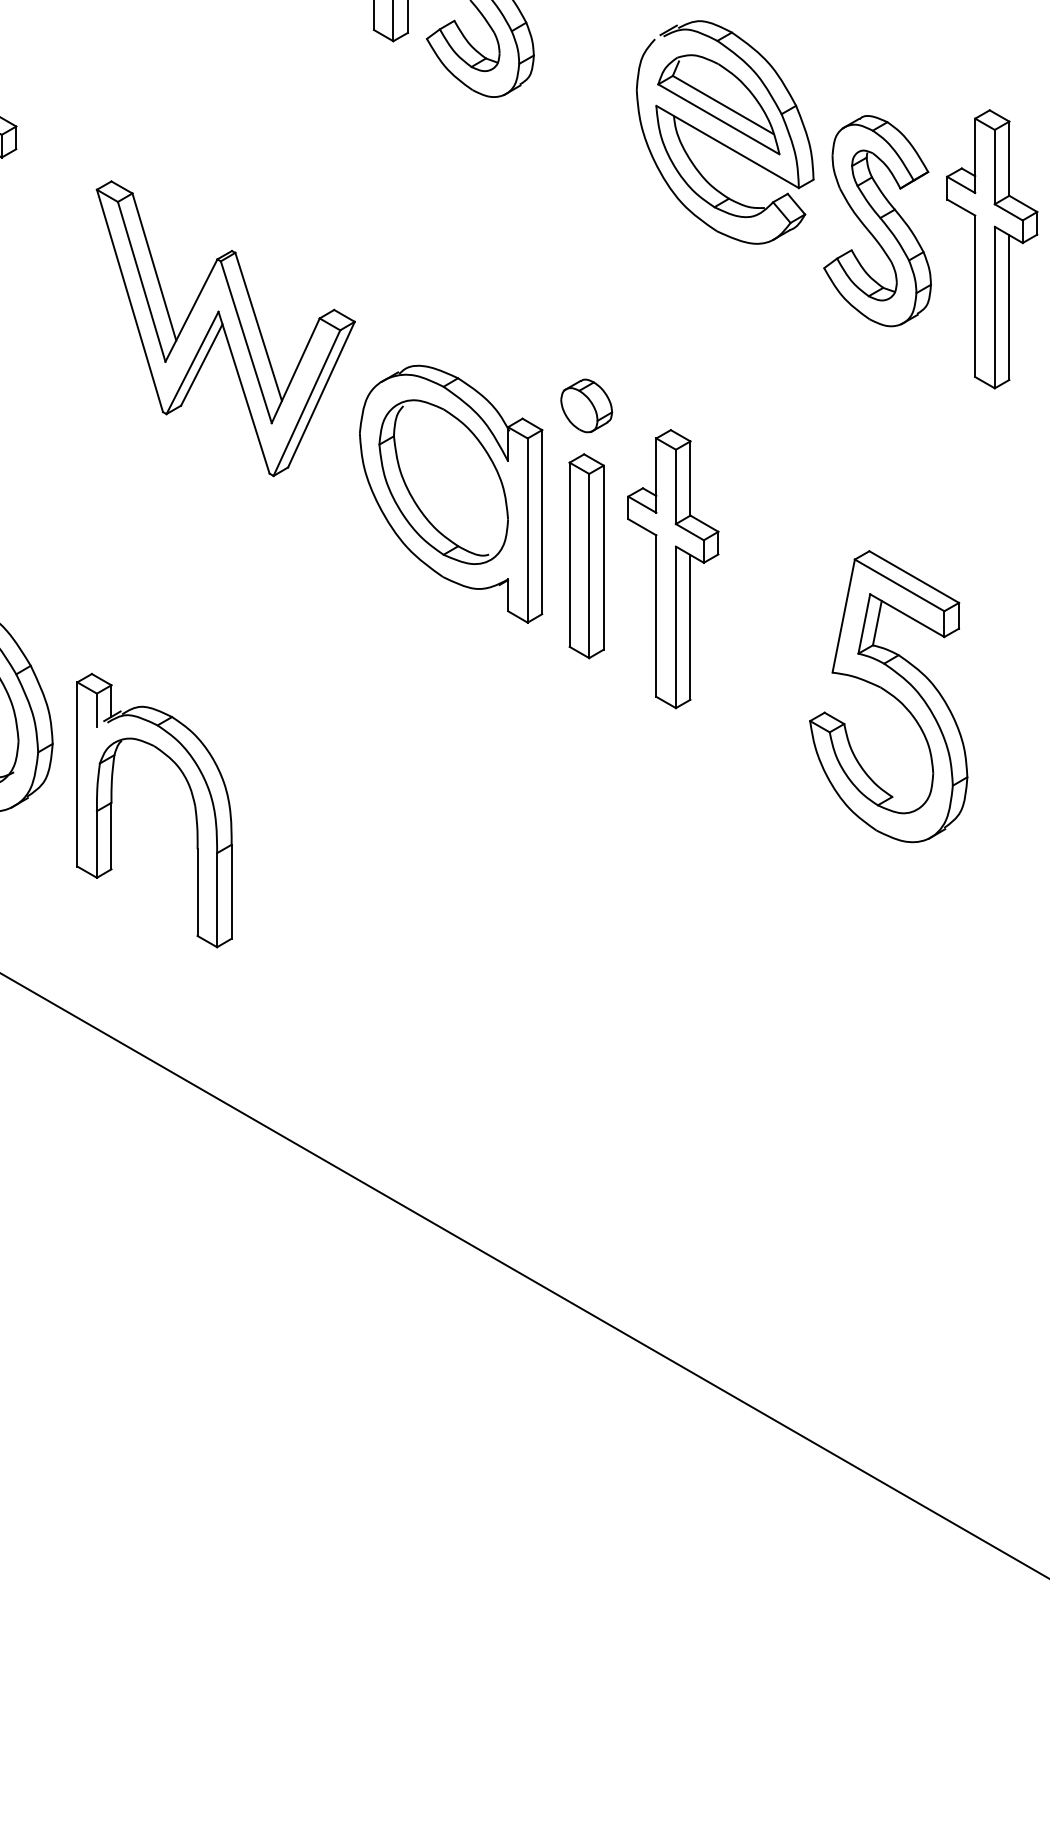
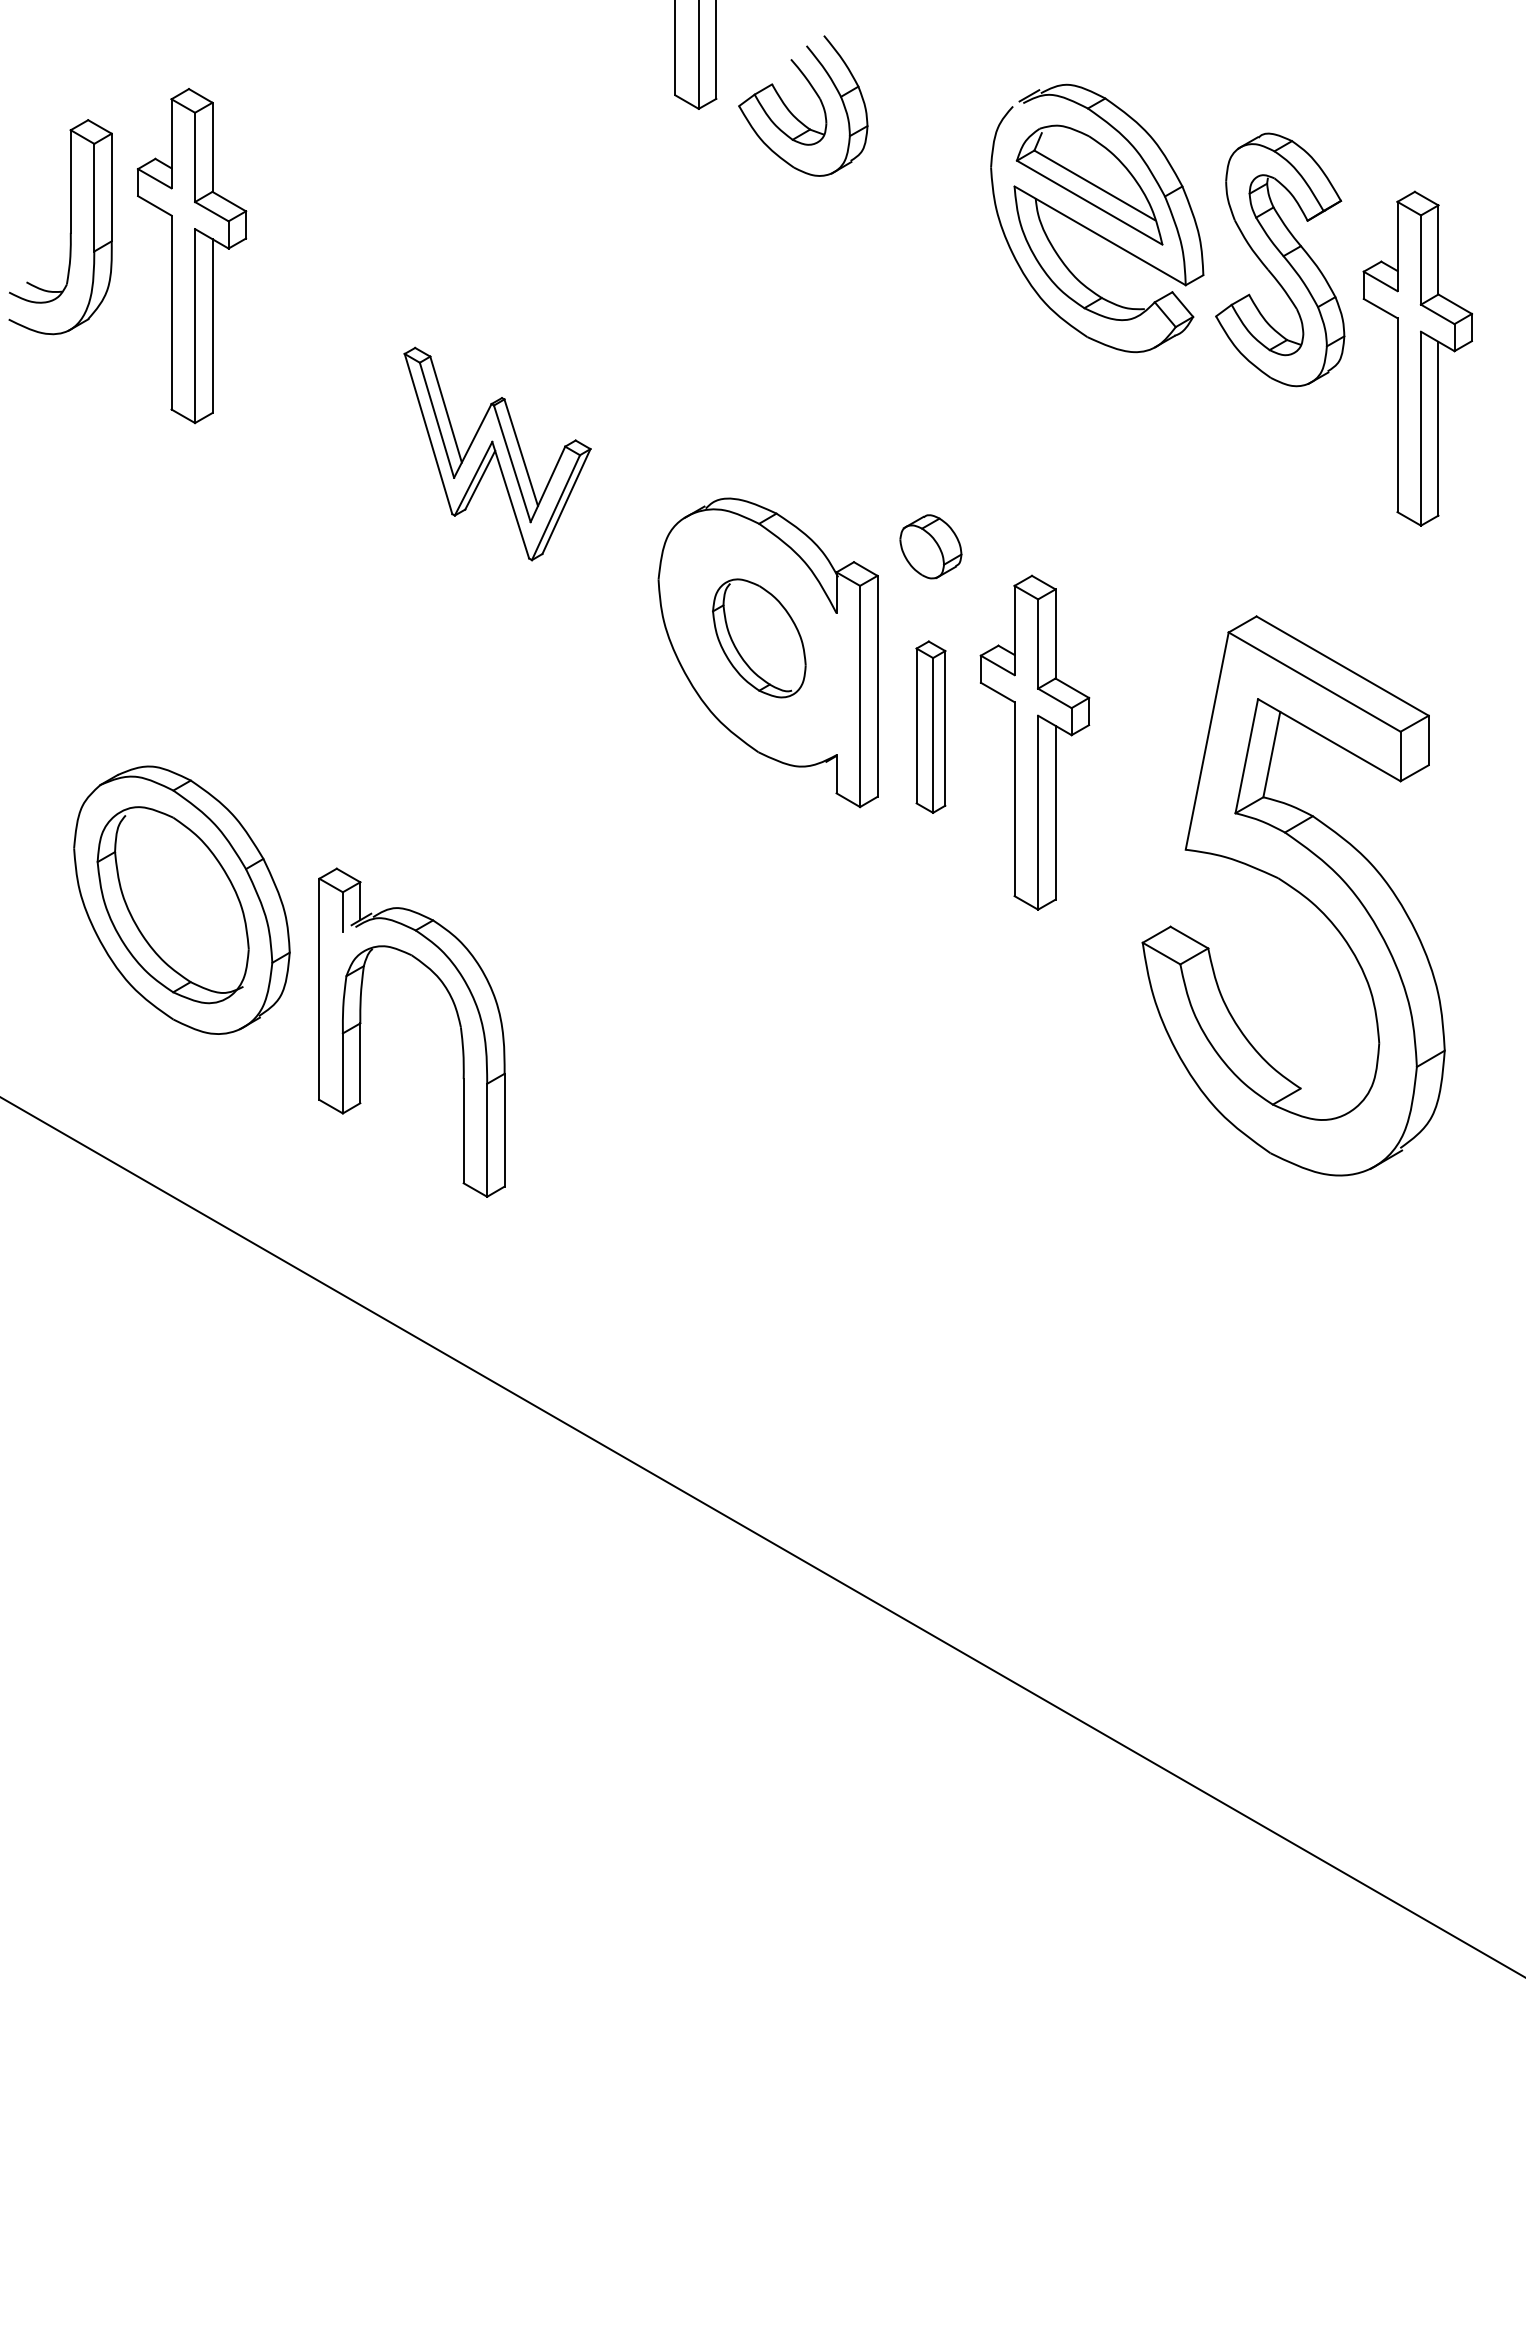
part: (877, 220) -> (1280, 259), moved
part: (225, 328) -> (497, 453), size x0.6
part: (443, 482) -> (759, 638), size x0.6
part: (586, 555) -> (930, 726), size x0.7
part: (888, 696) -> (1293, 895), size x1.6

